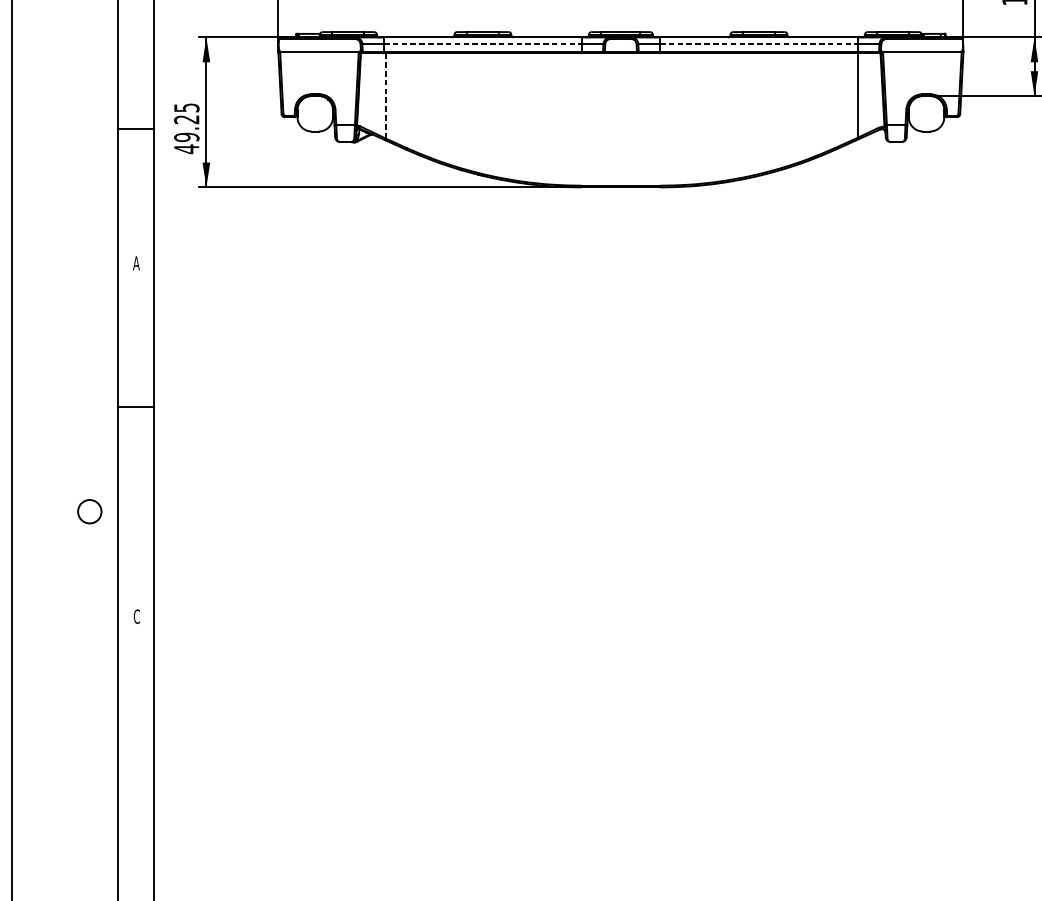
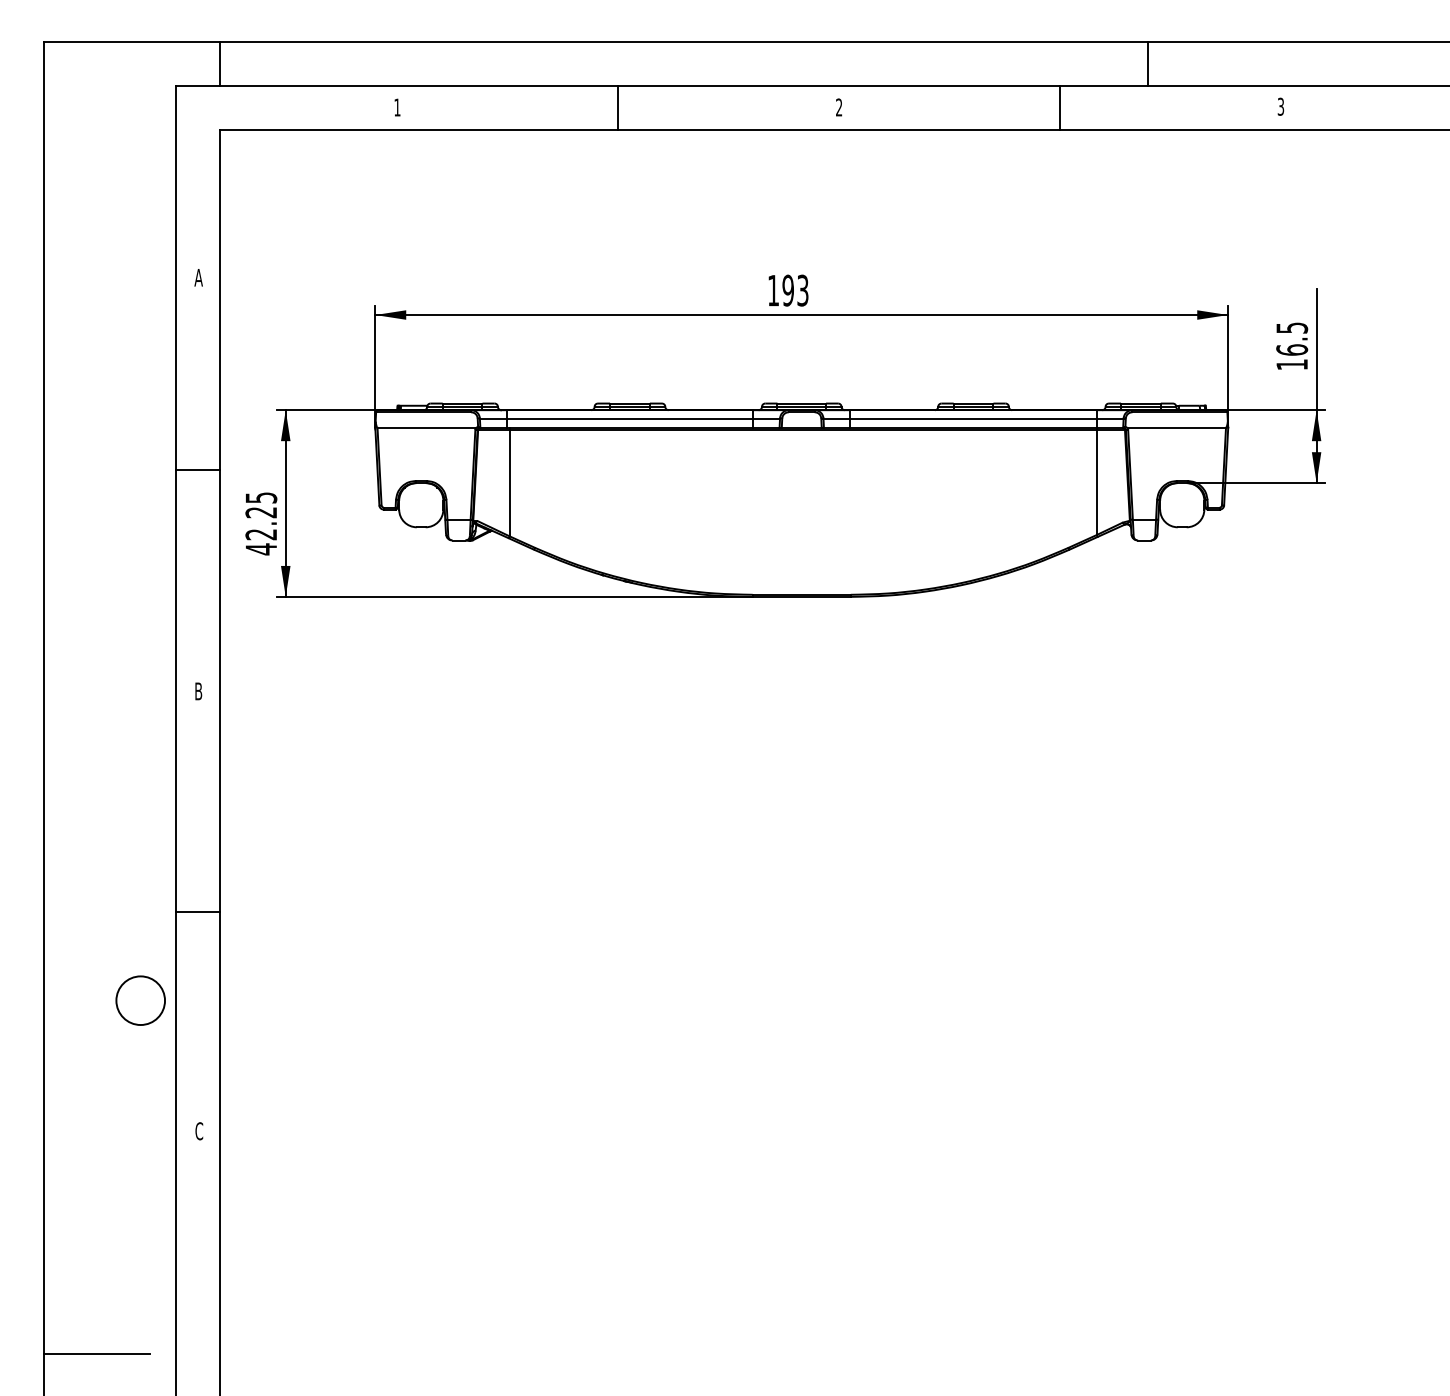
line: (483, 44) -> (630, 418), dashed -> solid
line: (759, 44) -> (974, 418), dashed -> solid
line: (386, 96) -> (509, 483), dashed -> solid
line: (136, 129) -> (198, 470), moved
text: (186, 137) -> (261, 534), 49.25 -> 42.25
text: (136, 263) -> (198, 691), A -> B
line: (136, 407) -> (198, 912), moved
circle: (89, 511) -> (140, 1000), size x1.67
line: (54, 796) -> (96, 1354), added

